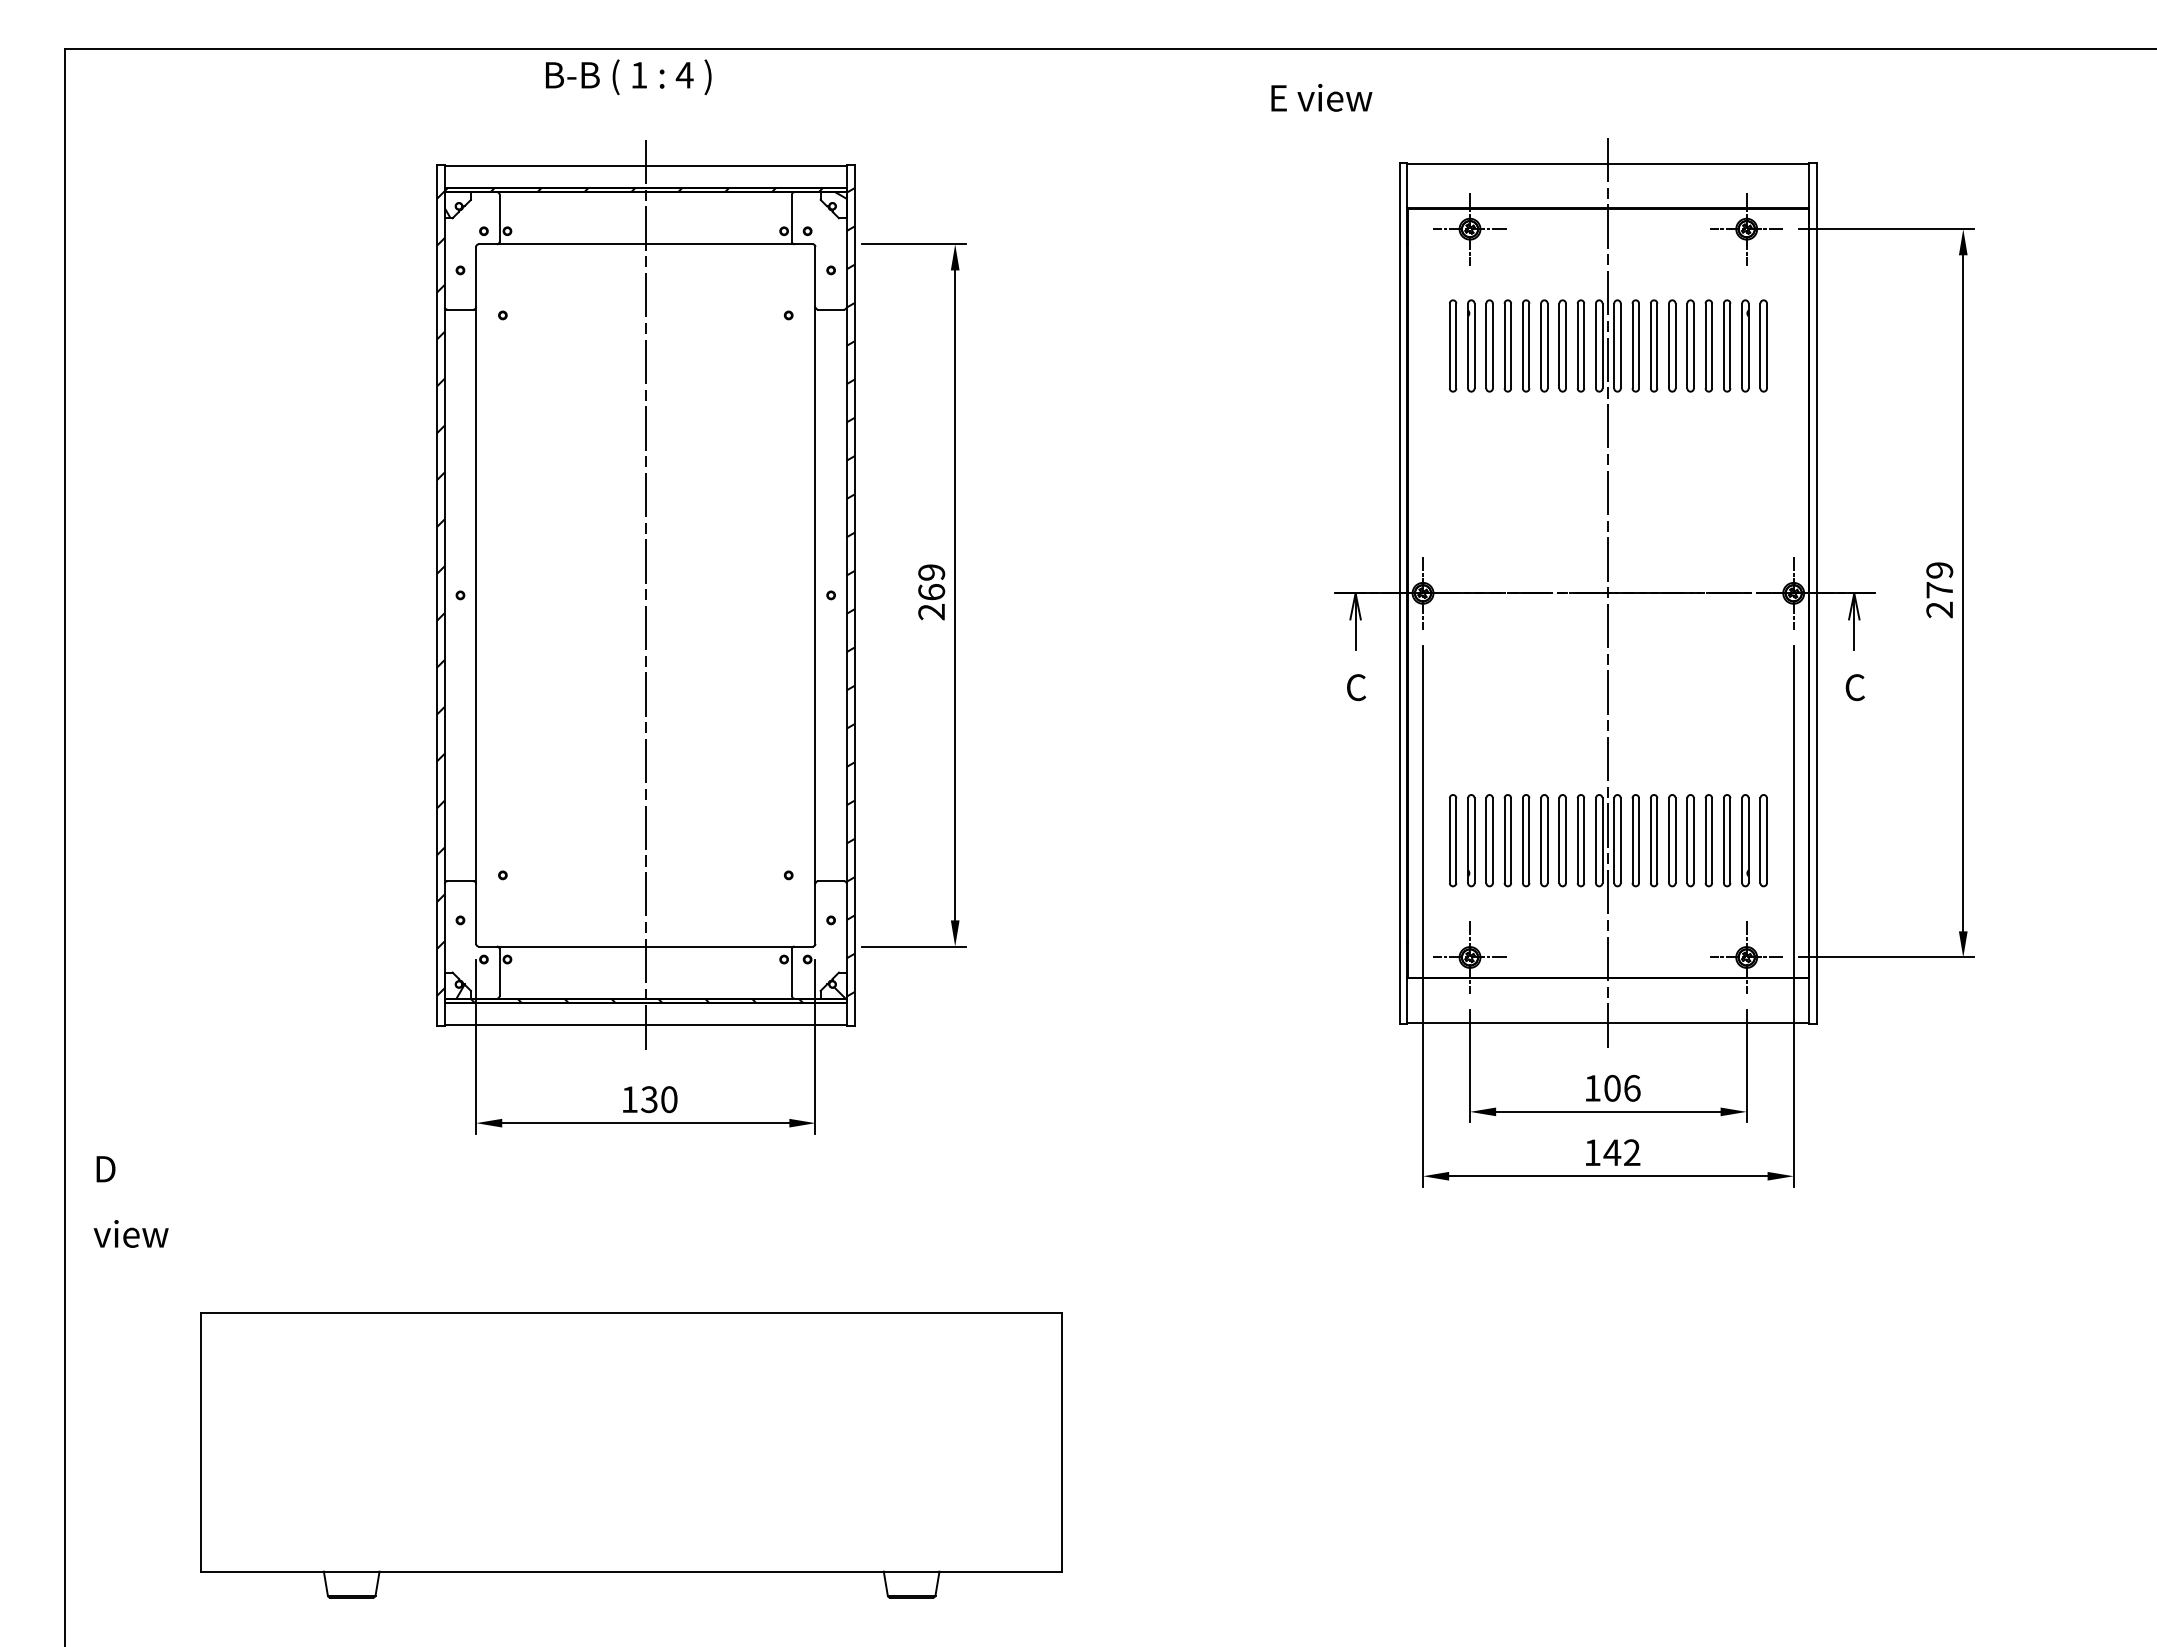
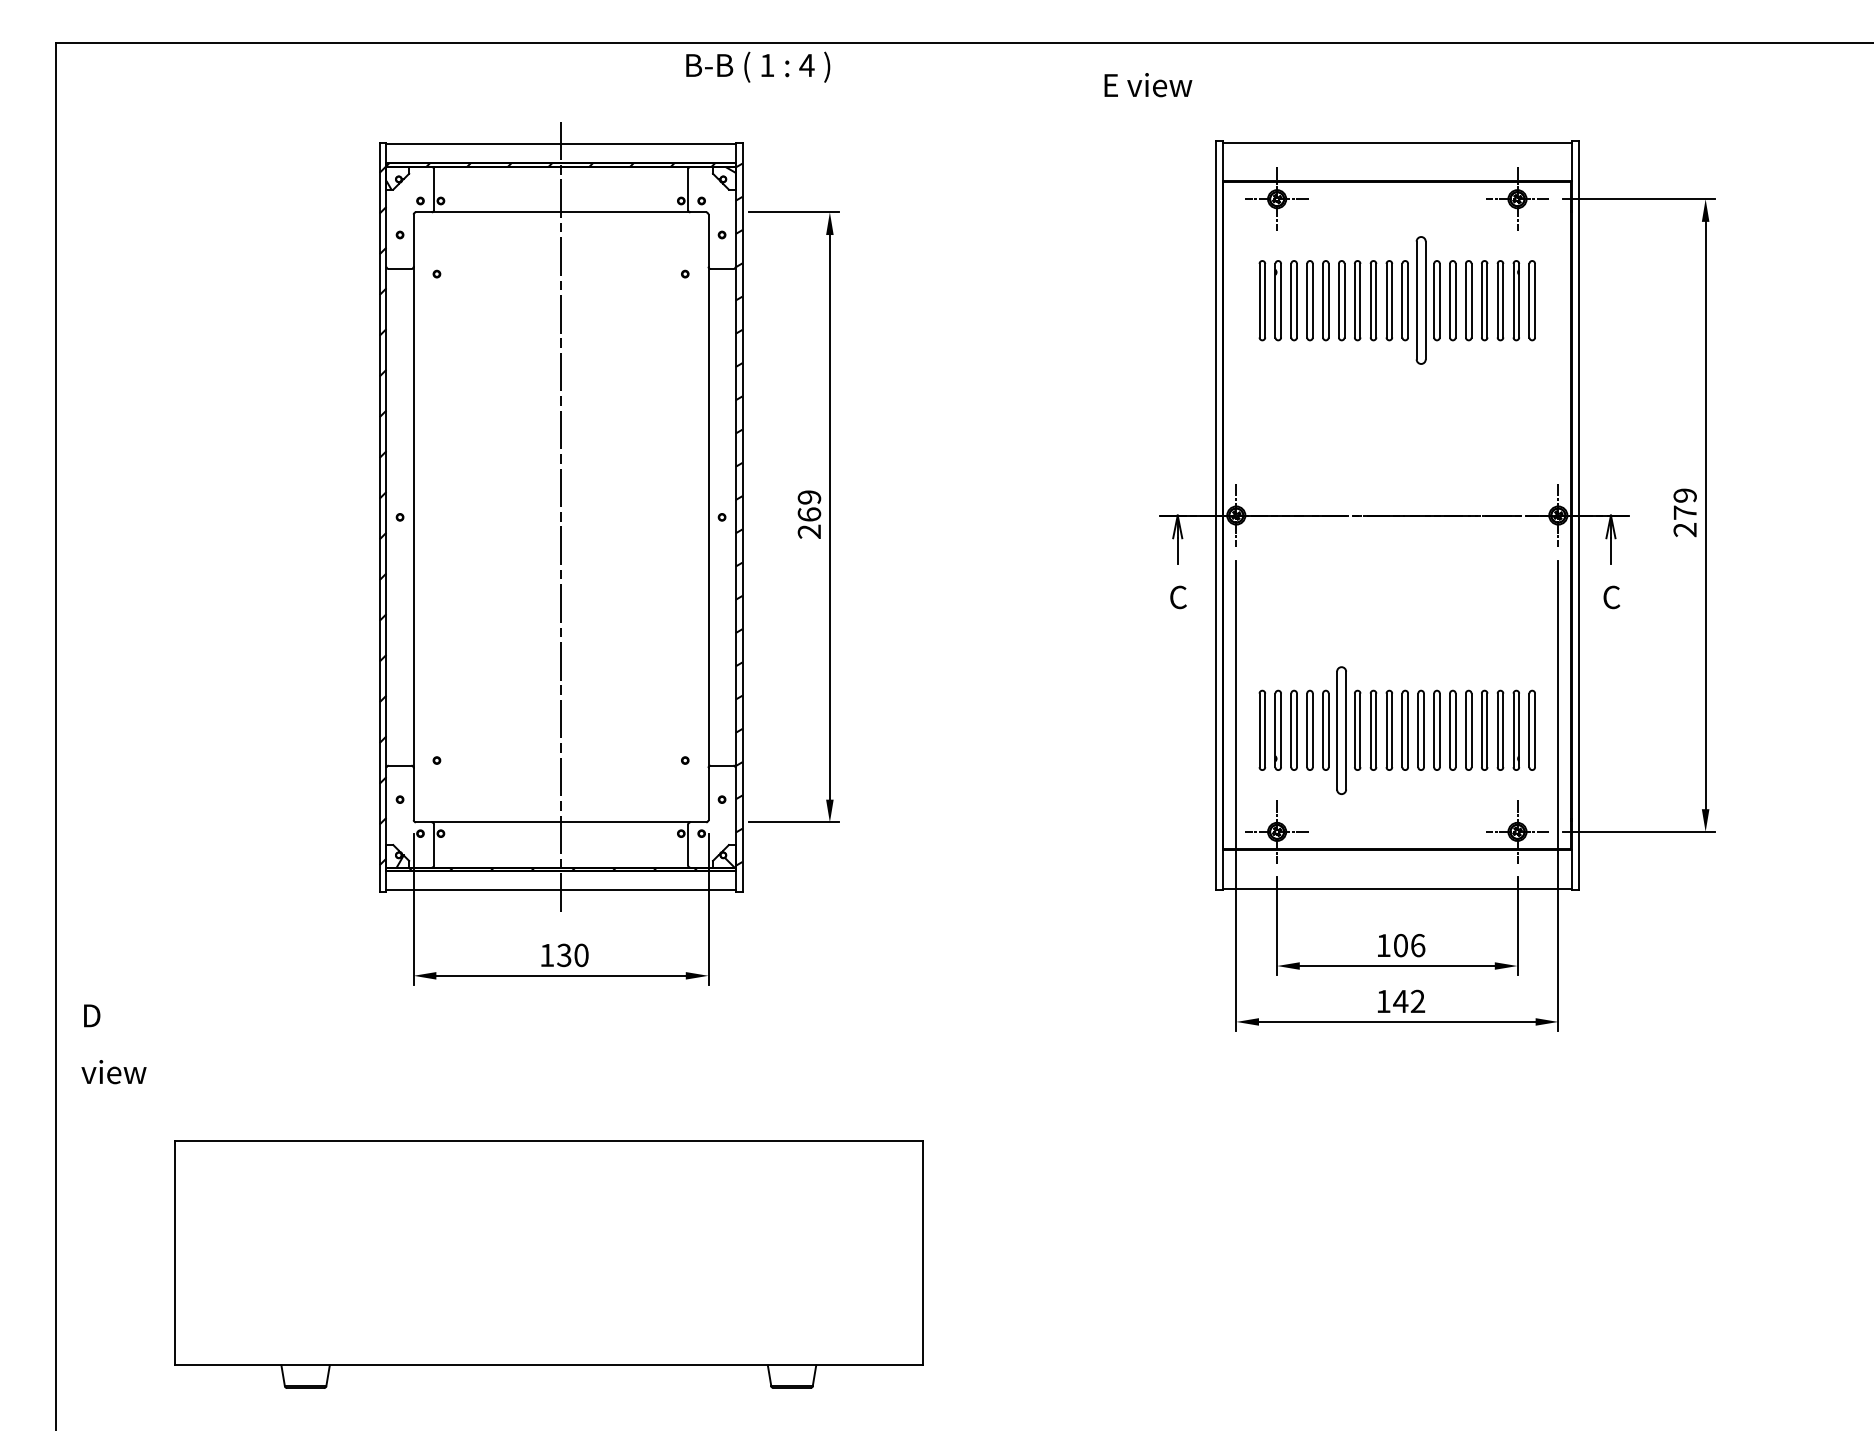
text: (628, 76) -> (758, 66), moved
part: (1635, 345) -> (1420, 300), size x1.6
line: (1608, 593) -> (1397, 515), removed
part: (1544, 839) -> (1341, 729), size x1.6

